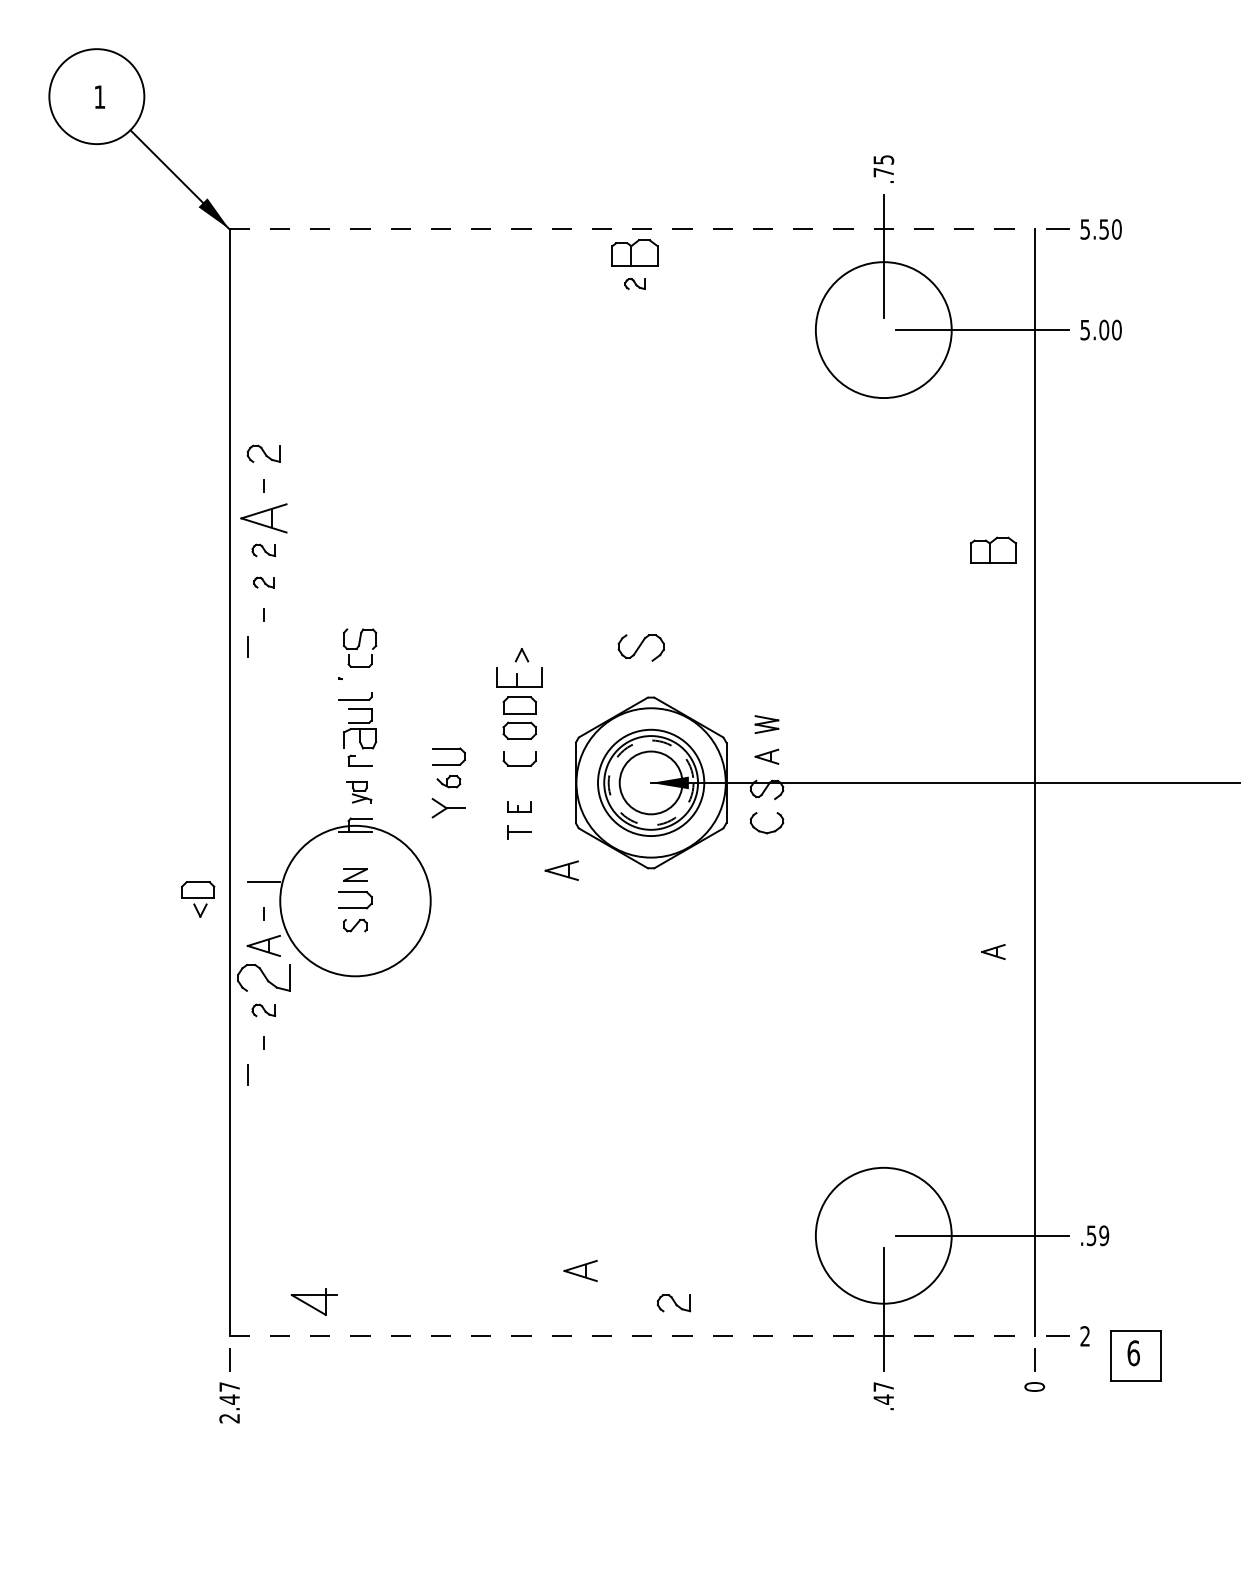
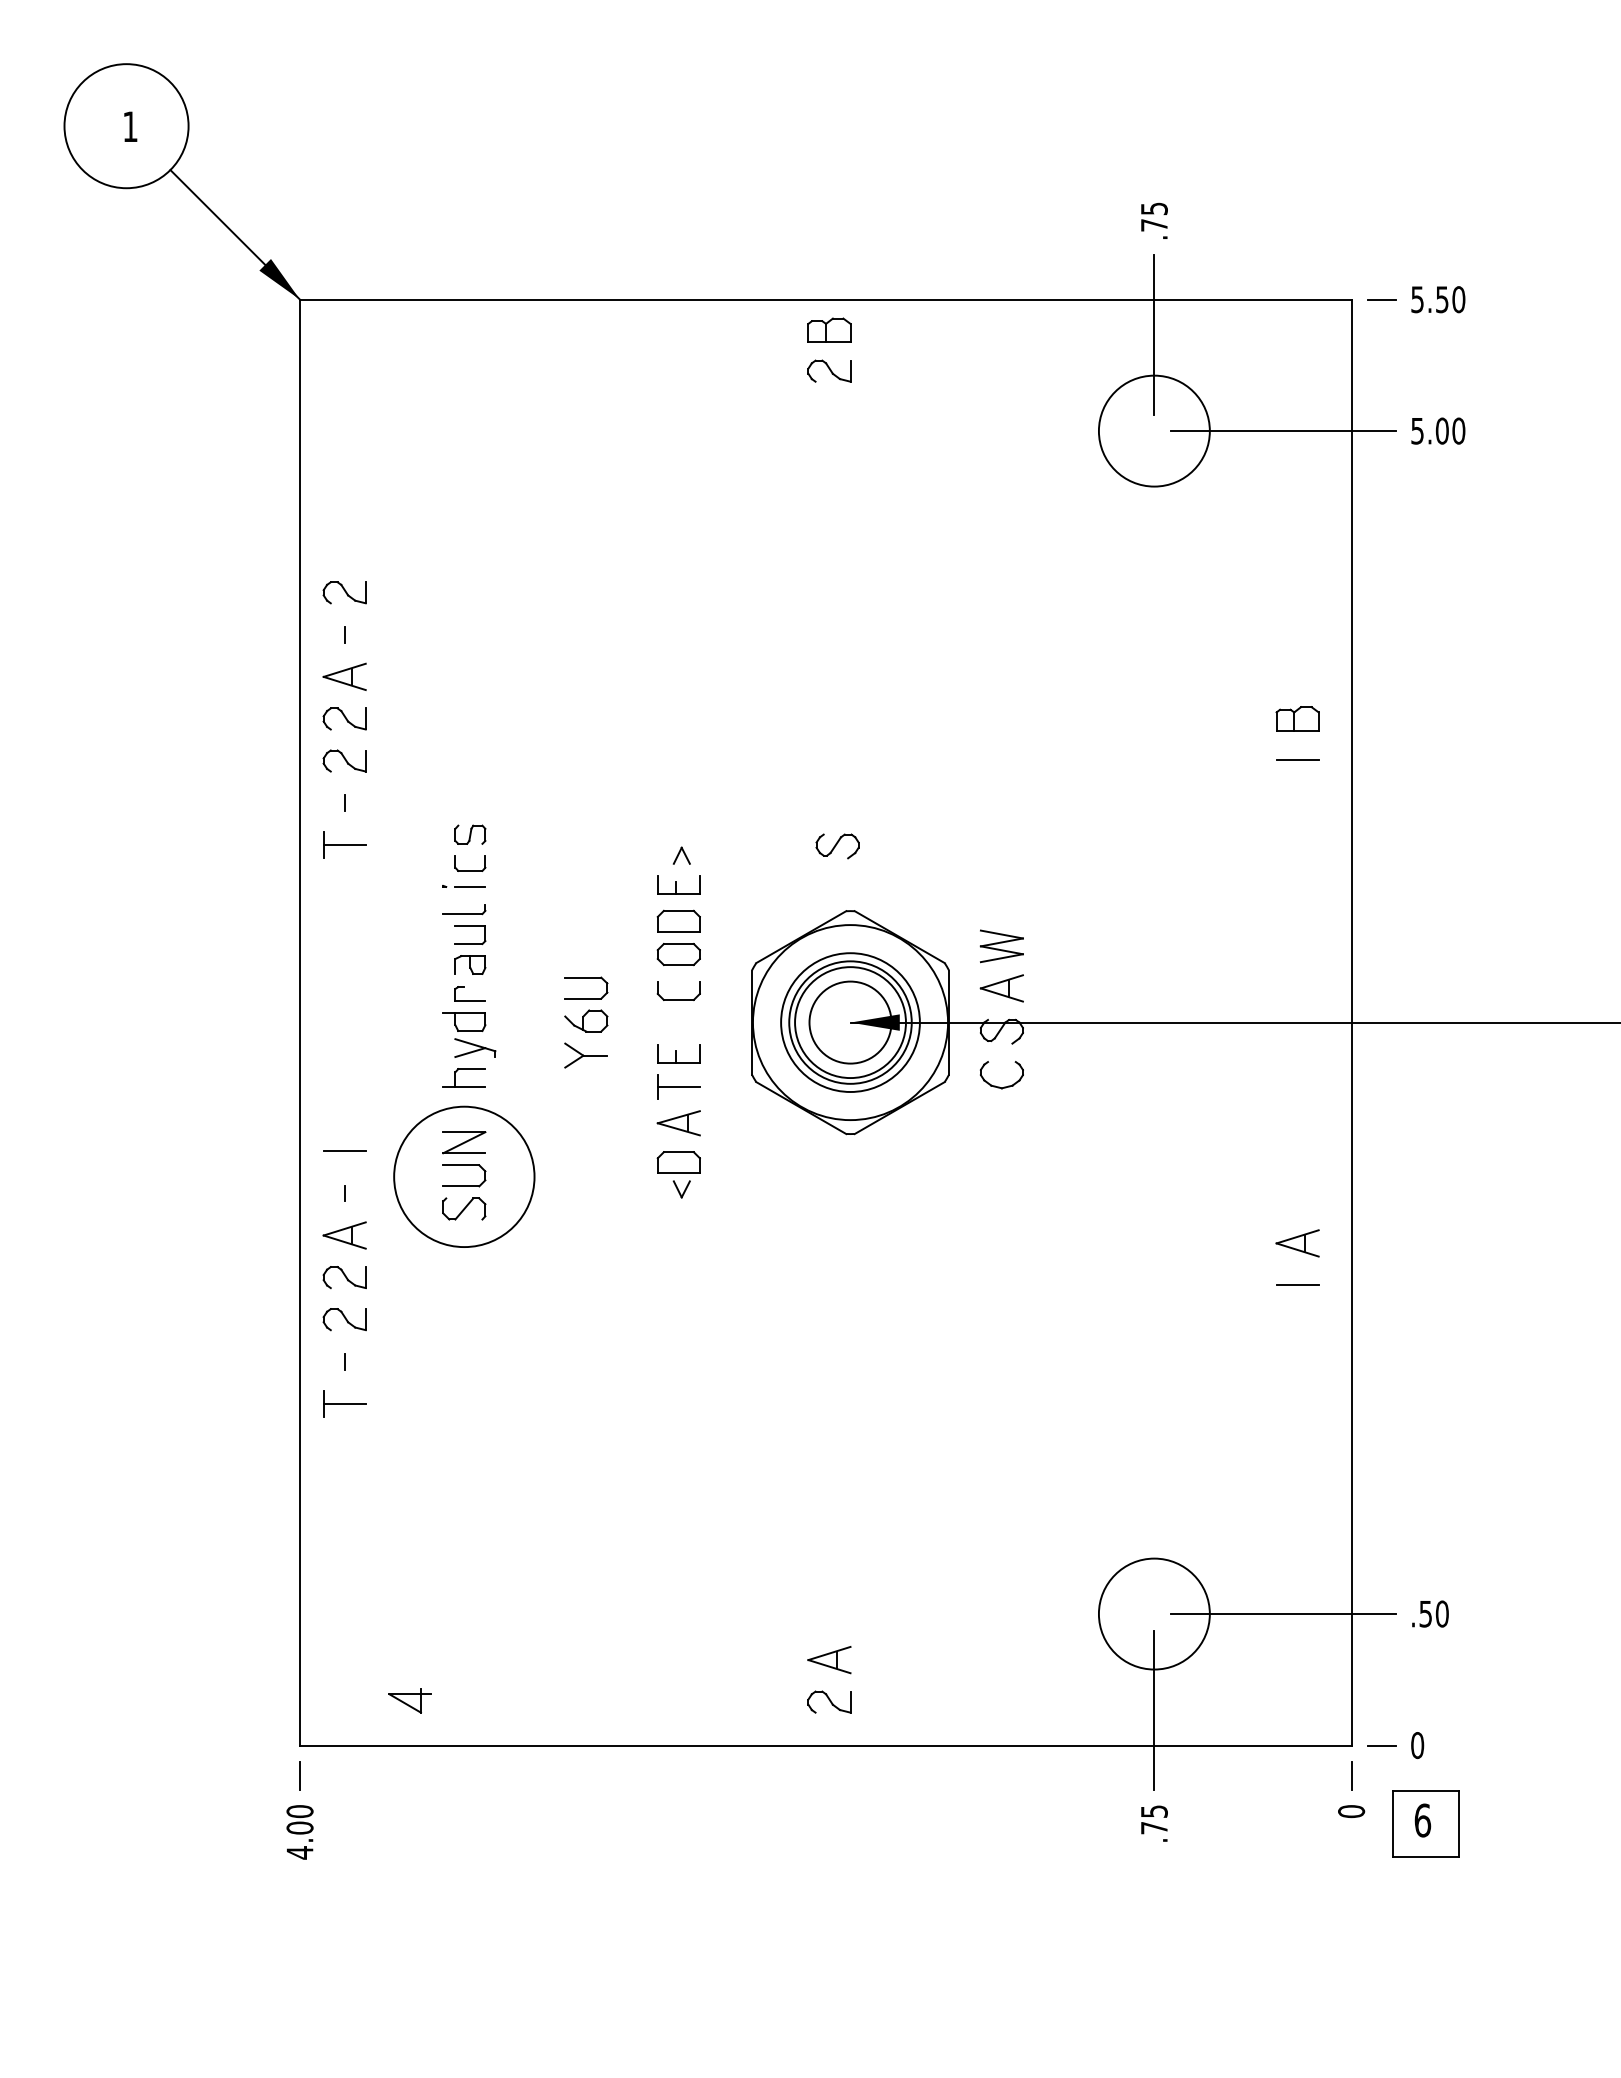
line: (631, 229) -> (825, 299), dashed -> solid
part: (635, 252) -> (829, 329), size x0.71
part: (635, 283) -> (829, 370), size x1.67
circle: (883, 329) -> (1153, 430), size x0.62
part: (263, 517) -> (344, 676), size x0.71
part: (263, 550) -> (344, 718), size x1.43
part: (993, 550) -> (1297, 718), size x0.71
line: (993, 581) -> (1297, 759), added
part: (263, 582) -> (344, 760), size x1.67
part: (360, 638) -> (470, 834), size x0.71
line: (263, 647) -> (344, 845), added
part: (641, 648) -> (837, 846), size x0.71
part: (519, 677) -> (678, 884), size x0.71
line: (360, 678) -> (470, 886), added
part: (766, 724) -> (1001, 946), size x1.43
part: (360, 738) -> (470, 964), size x0.71
part: (766, 756) -> (1001, 988), size x1.43
part: (449, 781) -> (586, 1020), size x1.43
circle: (651, 782) -> (850, 1022), dashed -> solid
part: (359, 792) -> (469, 1034), size x1.67
part: (519, 806) -> (678, 1053), size x1.43
part: (519, 831) -> (678, 1086), size x1.43
part: (561, 870) -> (678, 1123), moved
part: (355, 874) -> (464, 1142), size x1.43
part: (197, 899) -> (678, 1174), moved
circle: (355, 900) -> (464, 1176), size x0.71
part: (355, 925) -> (464, 1208), size x1.43
part: (993, 952) -> (1297, 1243), size x1.43
part: (263, 978) -> (344, 1277), size x0.62
line: (993, 984) -> (1297, 1285), added
part: (263, 1010) -> (344, 1319), size x1.43
line: (263, 1074) -> (344, 1403), added
circle: (883, 1235) -> (1153, 1613), size x0.62
text: (1103, 1235) -> (1441, 1613), .59 -> .50
part: (580, 1271) -> (829, 1660), moved
part: (313, 1301) -> (409, 1700), size x0.71
part: (674, 1302) -> (829, 1701), moved
line: (631, 1336) -> (825, 1745), dashed -> solid
text: (1085, 1336) -> (1417, 1745), 2 -> 0
part: (1135, 1355) -> (1425, 1823), moved
text: (883, 1393) -> (1154, 1820), .47 -> .75
text: (229, 1403) -> (299, 1832), 2.47 -> 4.00

